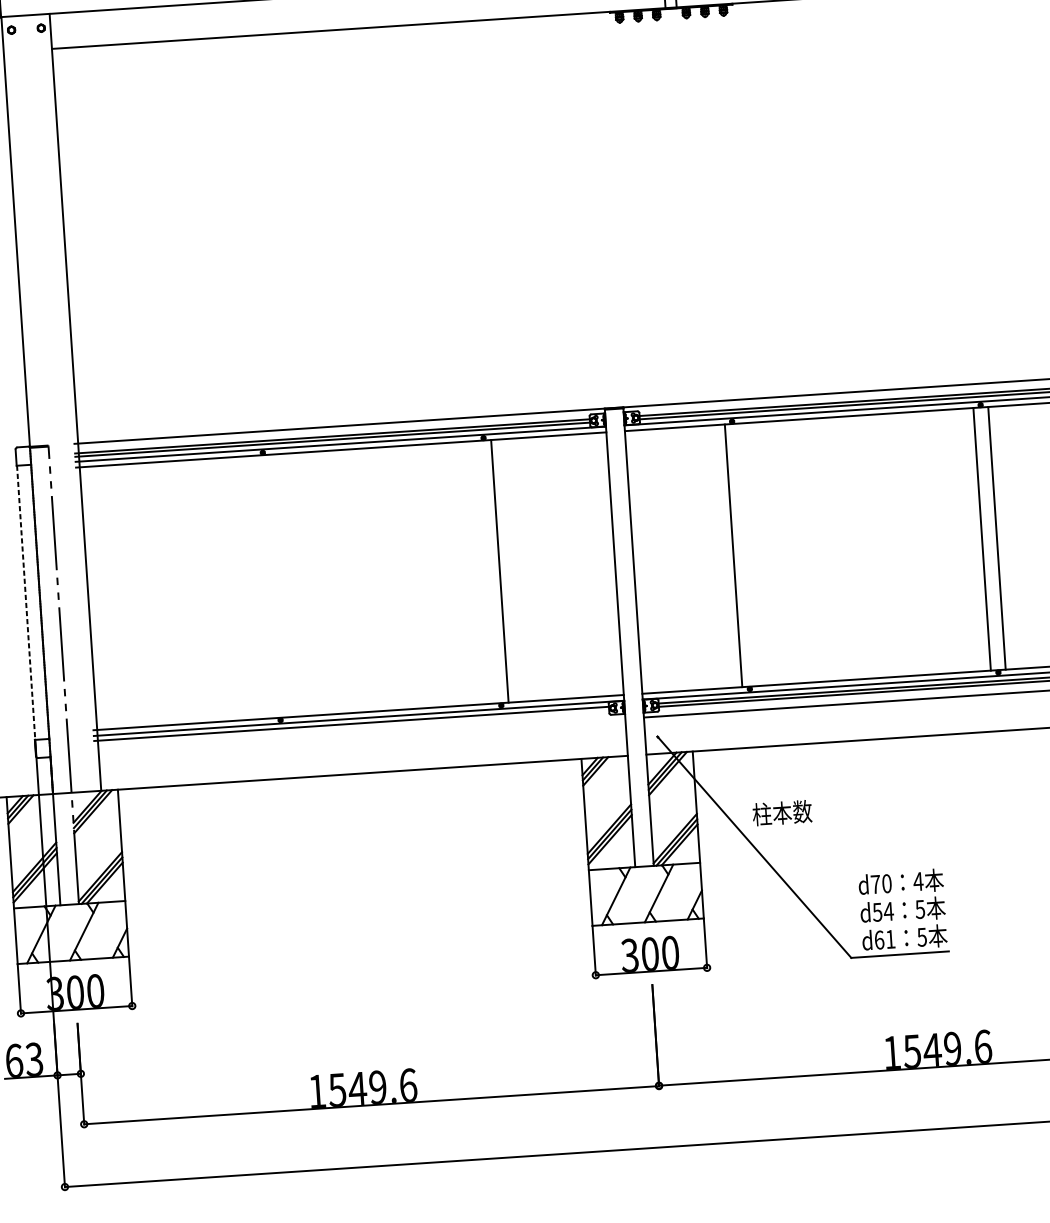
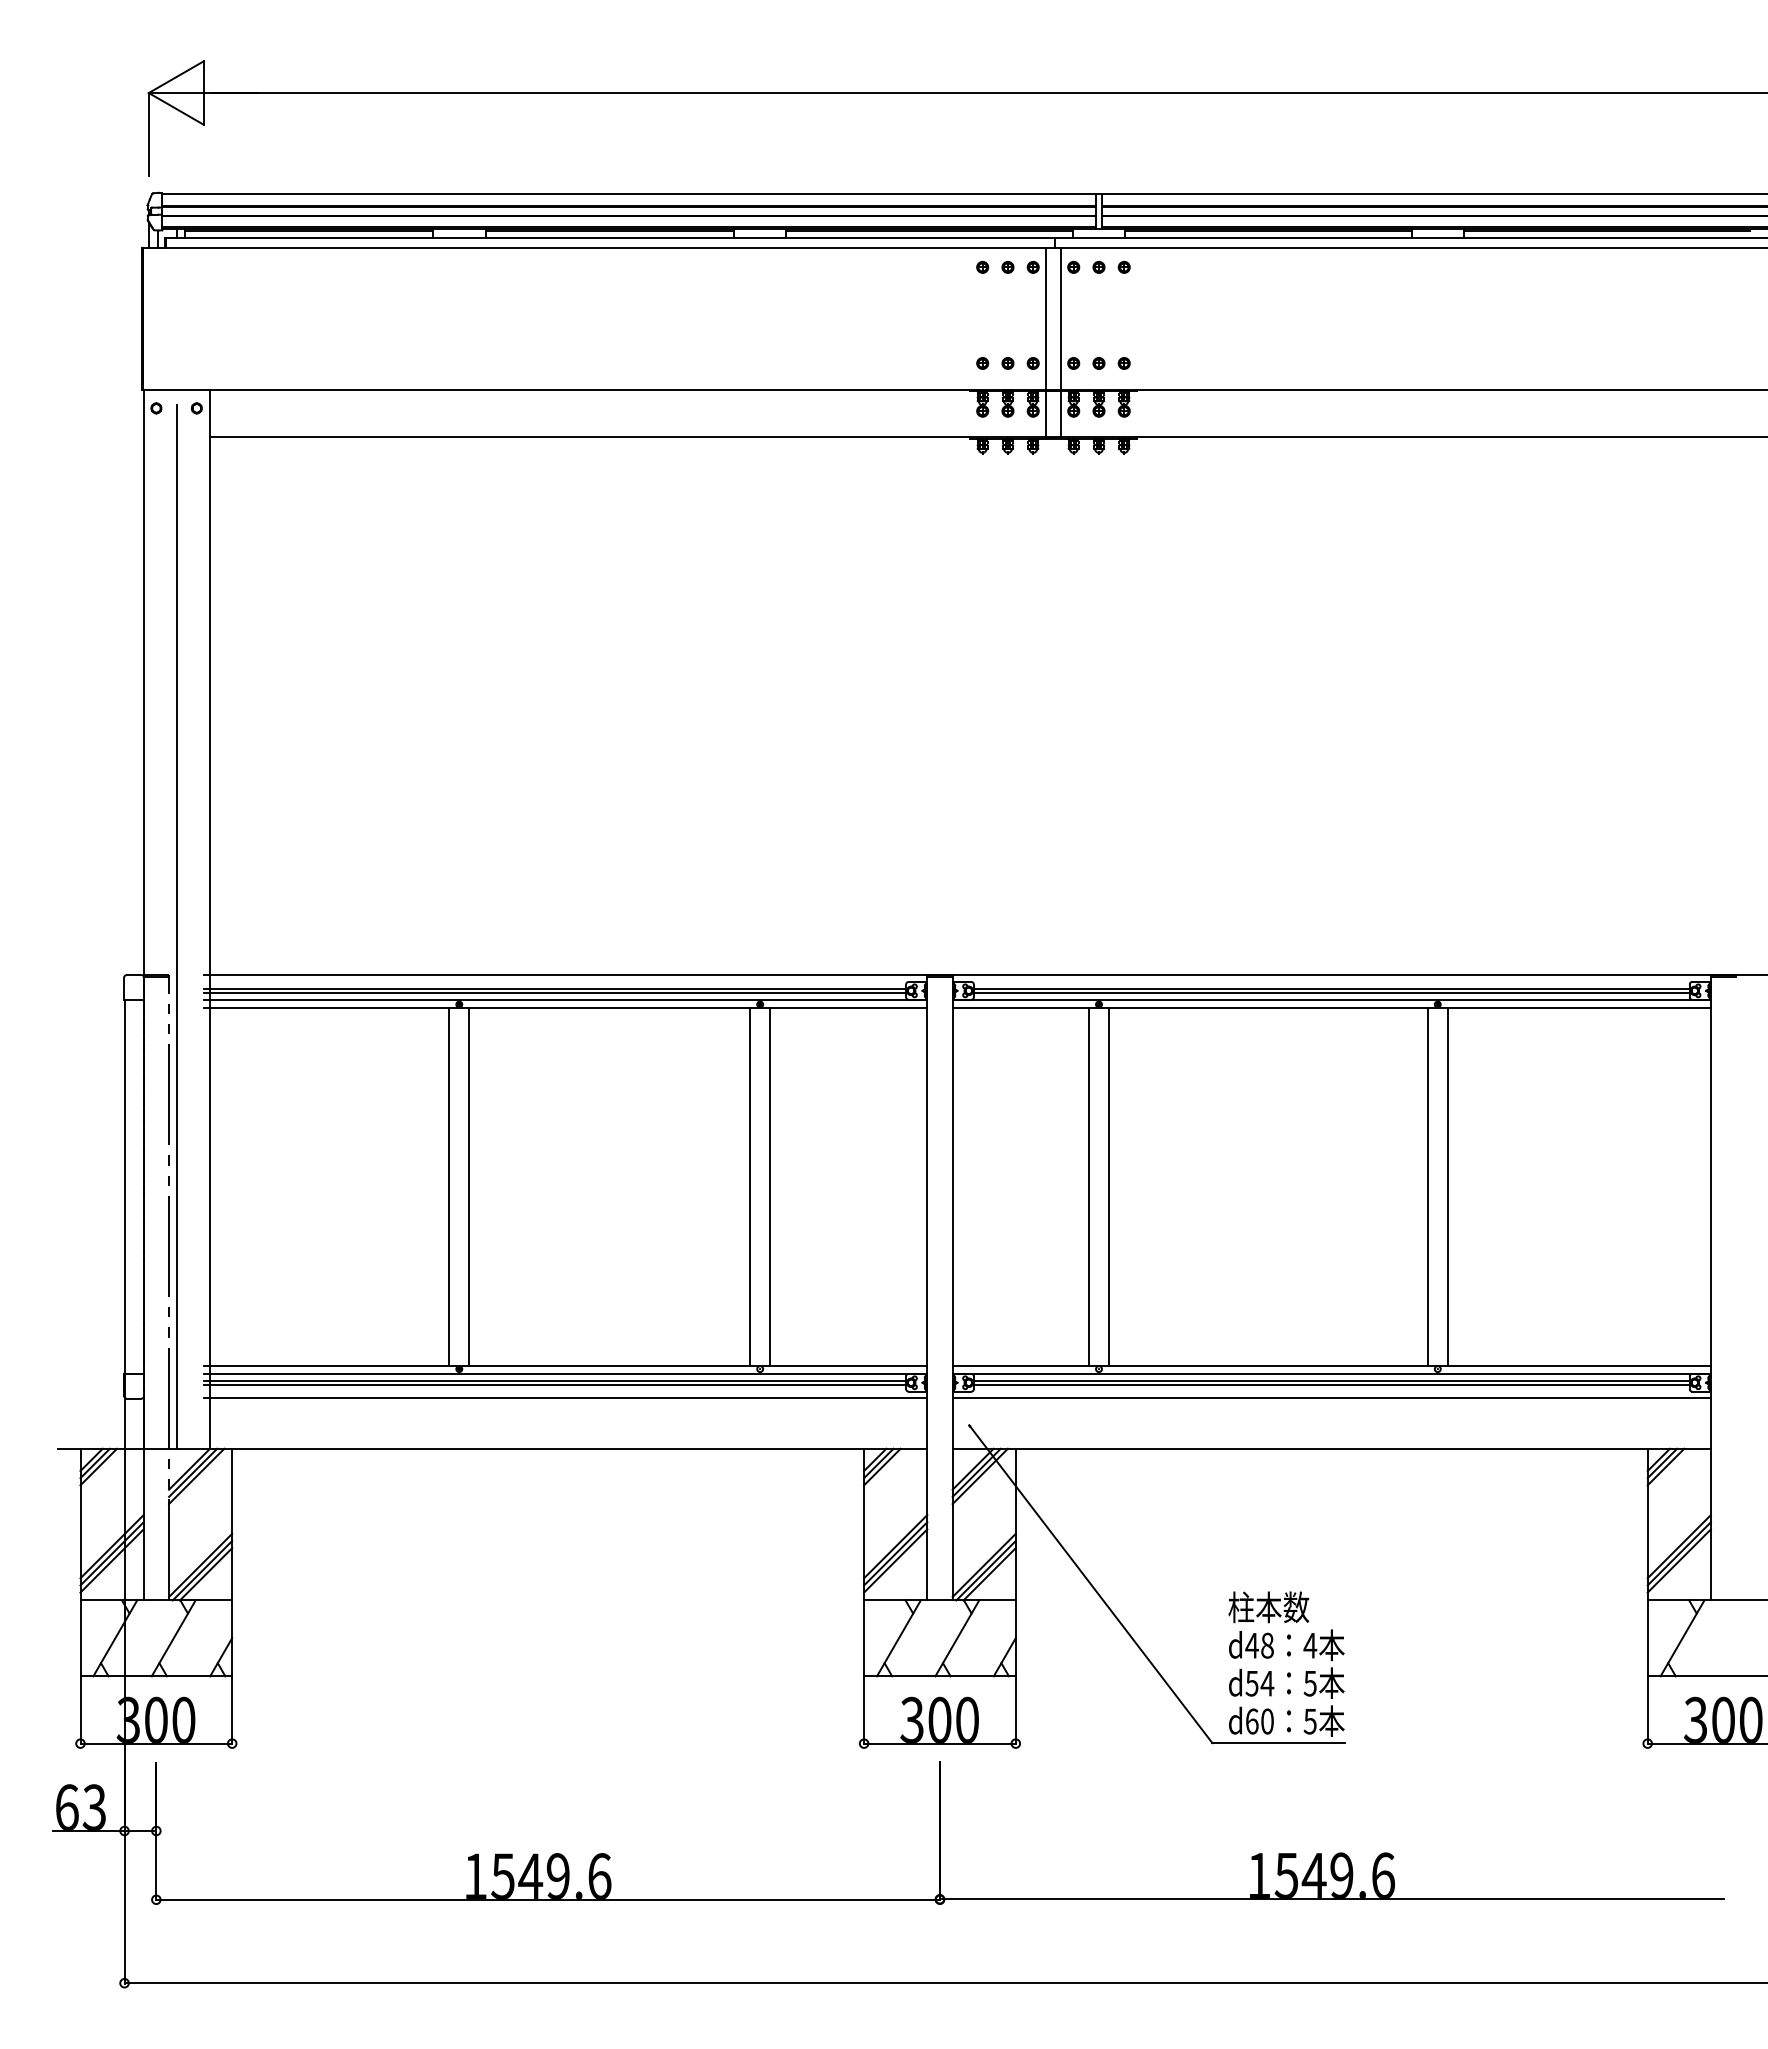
line: (51, 409) -> (176, 926), added
line: (748, 554) -> (1109, 1186), added
line: (485, 572) -> (750, 1186), added
line: (279, 585) -> (469, 1186), added
line: (264, 586) -> (449, 1186), added
line: (26, 602) -> (124, 1186), dashed -> solid
line: (351, 727) -> (555, 1385), added
line: (359, 736) -> (565, 1398), added
text: (782, 813) -> (1268, 1607), moved
text: (881, 883) -> (1259, 1645), d70 -> d48
text: (890, 939) -> (1267, 1721), d61 -> d60

